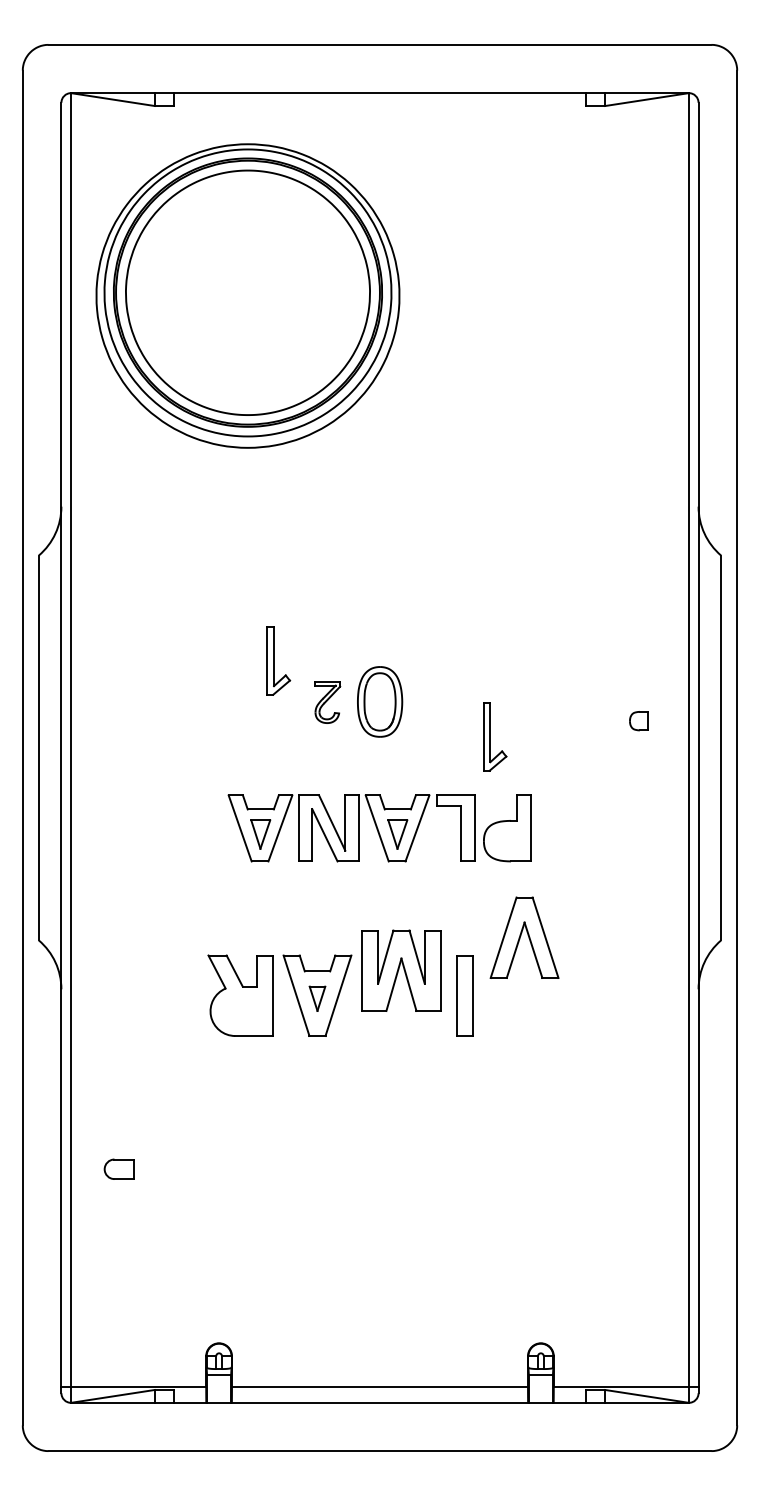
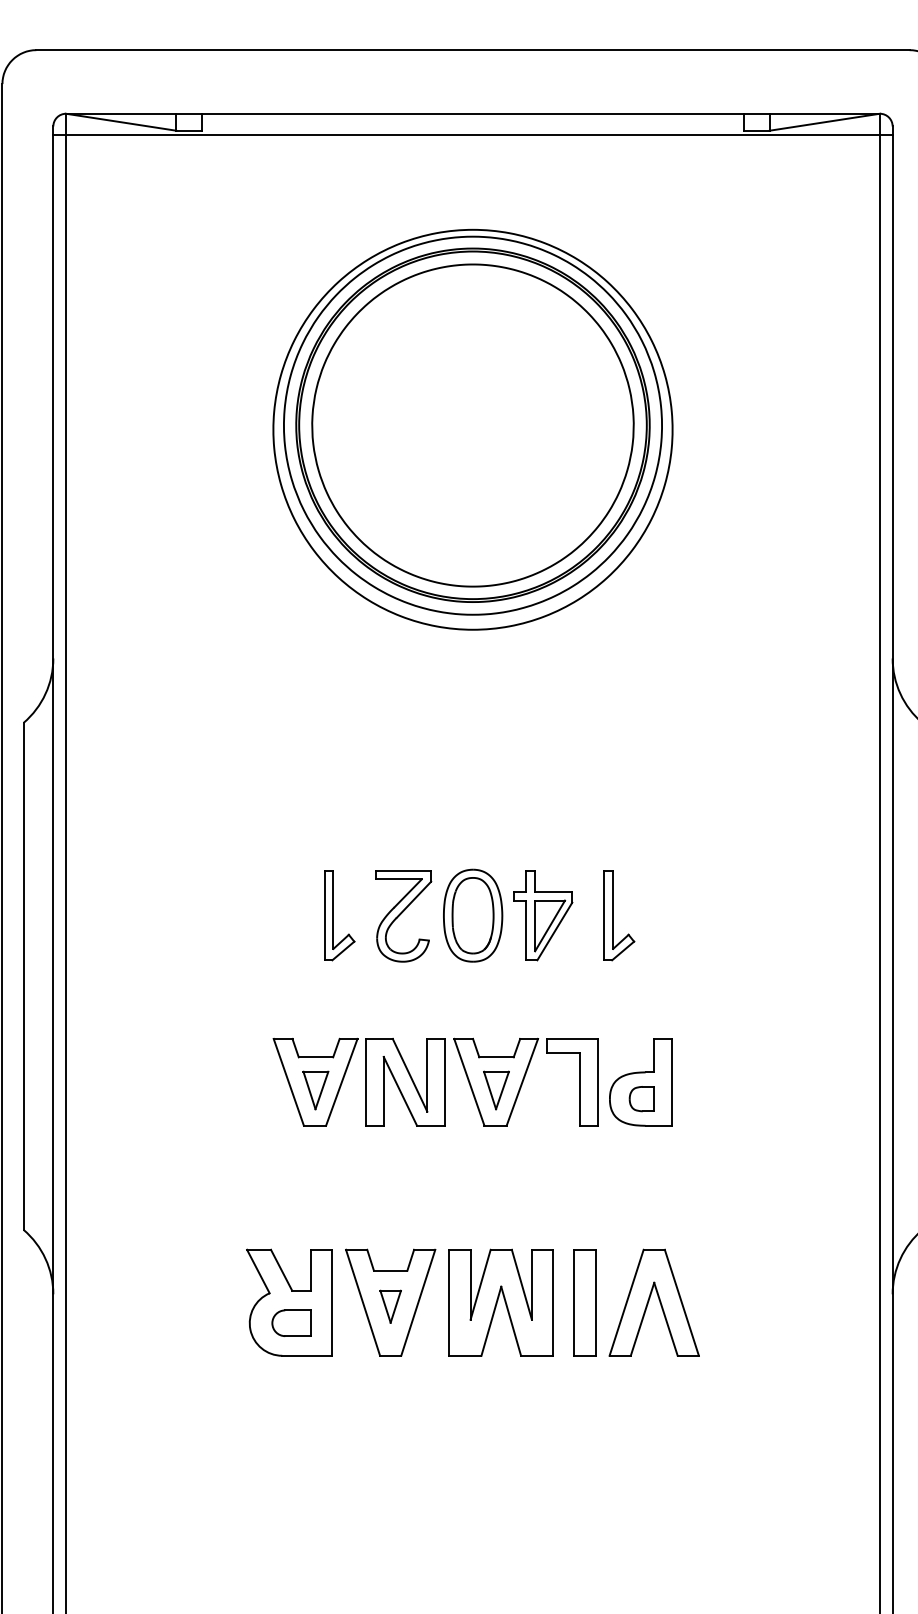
line: (379, 109) -> (472, 135), added
part: (247, 295) -> (472, 429), moved
part: (278, 660) -> (339, 915), moved
part: (433, 701) -> (543, 915), added
part: (327, 702) -> (403, 916), size x1.67
part: (638, 721) -> (640, 1099), moved
part: (495, 736) -> (619, 915), moved
part: (524, 937) -> (654, 1302), moved
part: (401, 970) -> (501, 1302), moved
part: (118, 1168) -> (290, 1322), moved

